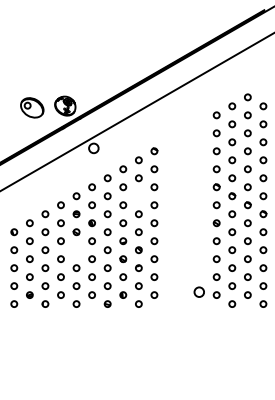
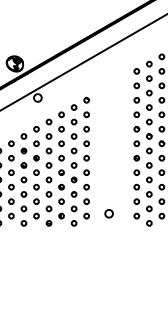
circle: (138, 196) -> (73, 136), added
circle: (76, 250) -> (23, 180), added
circle: (198, 291) -> (108, 213), moved

